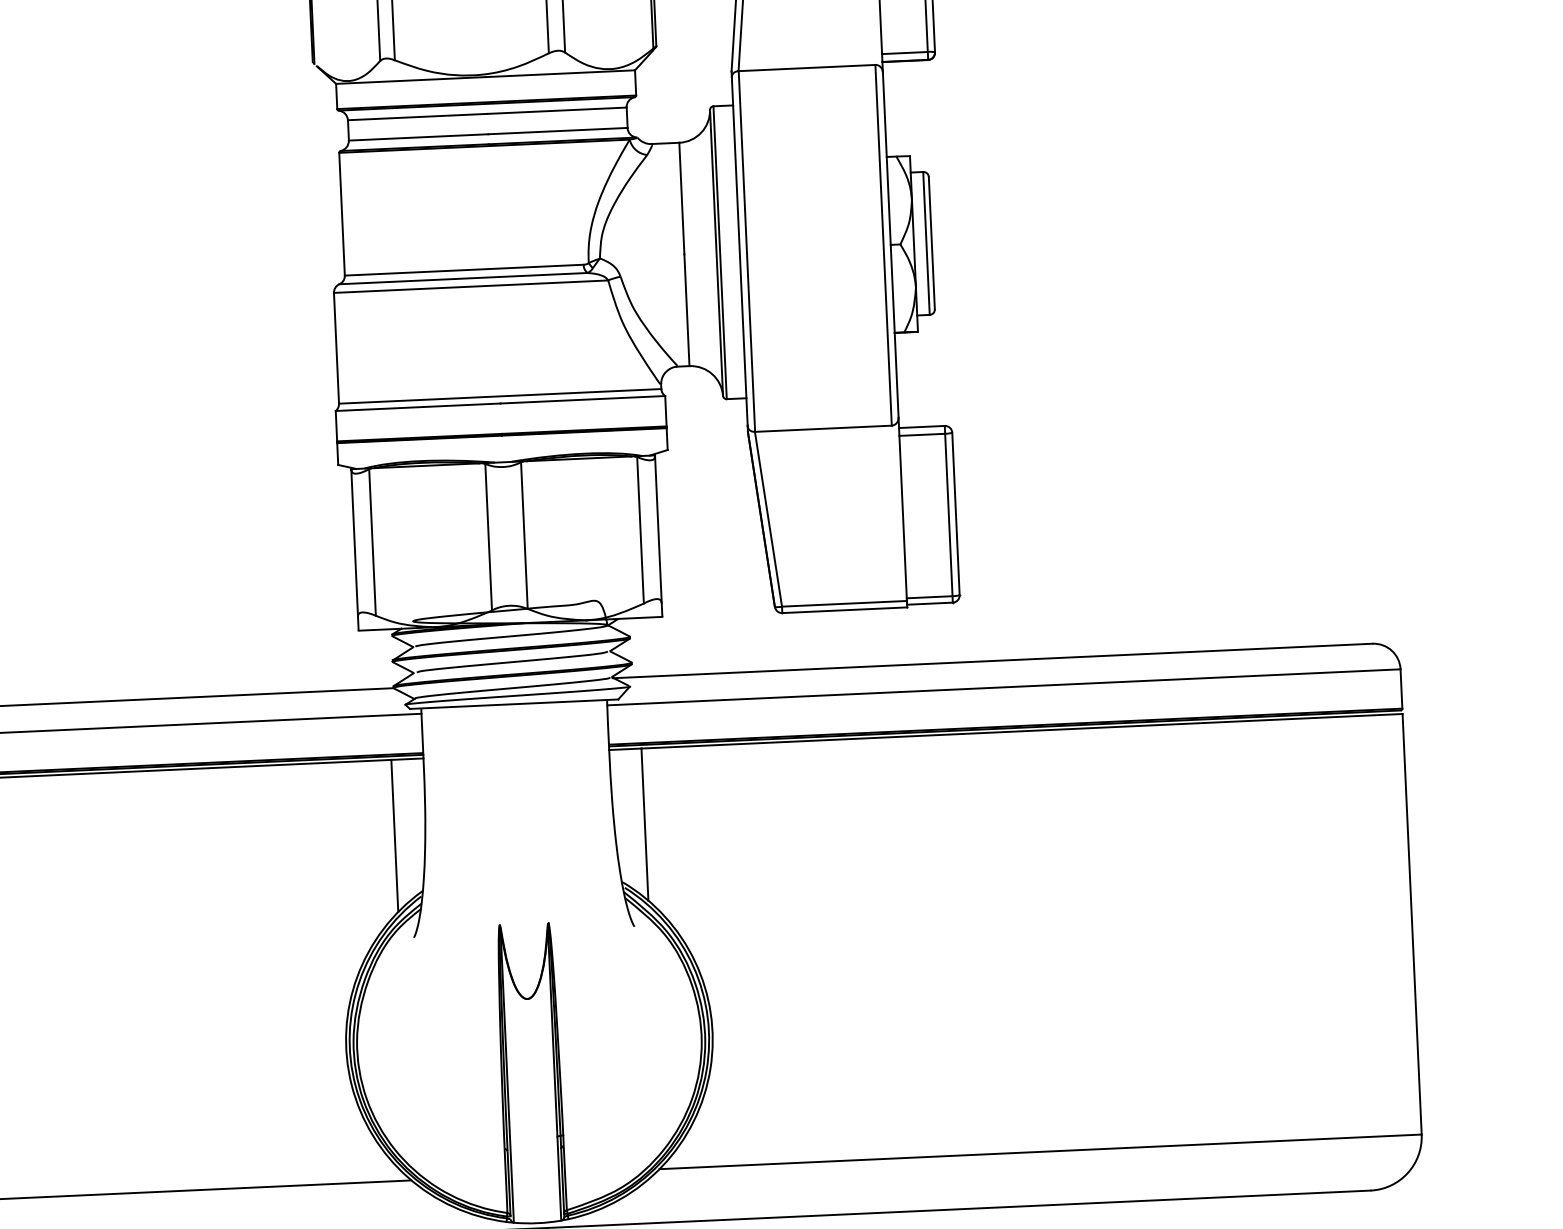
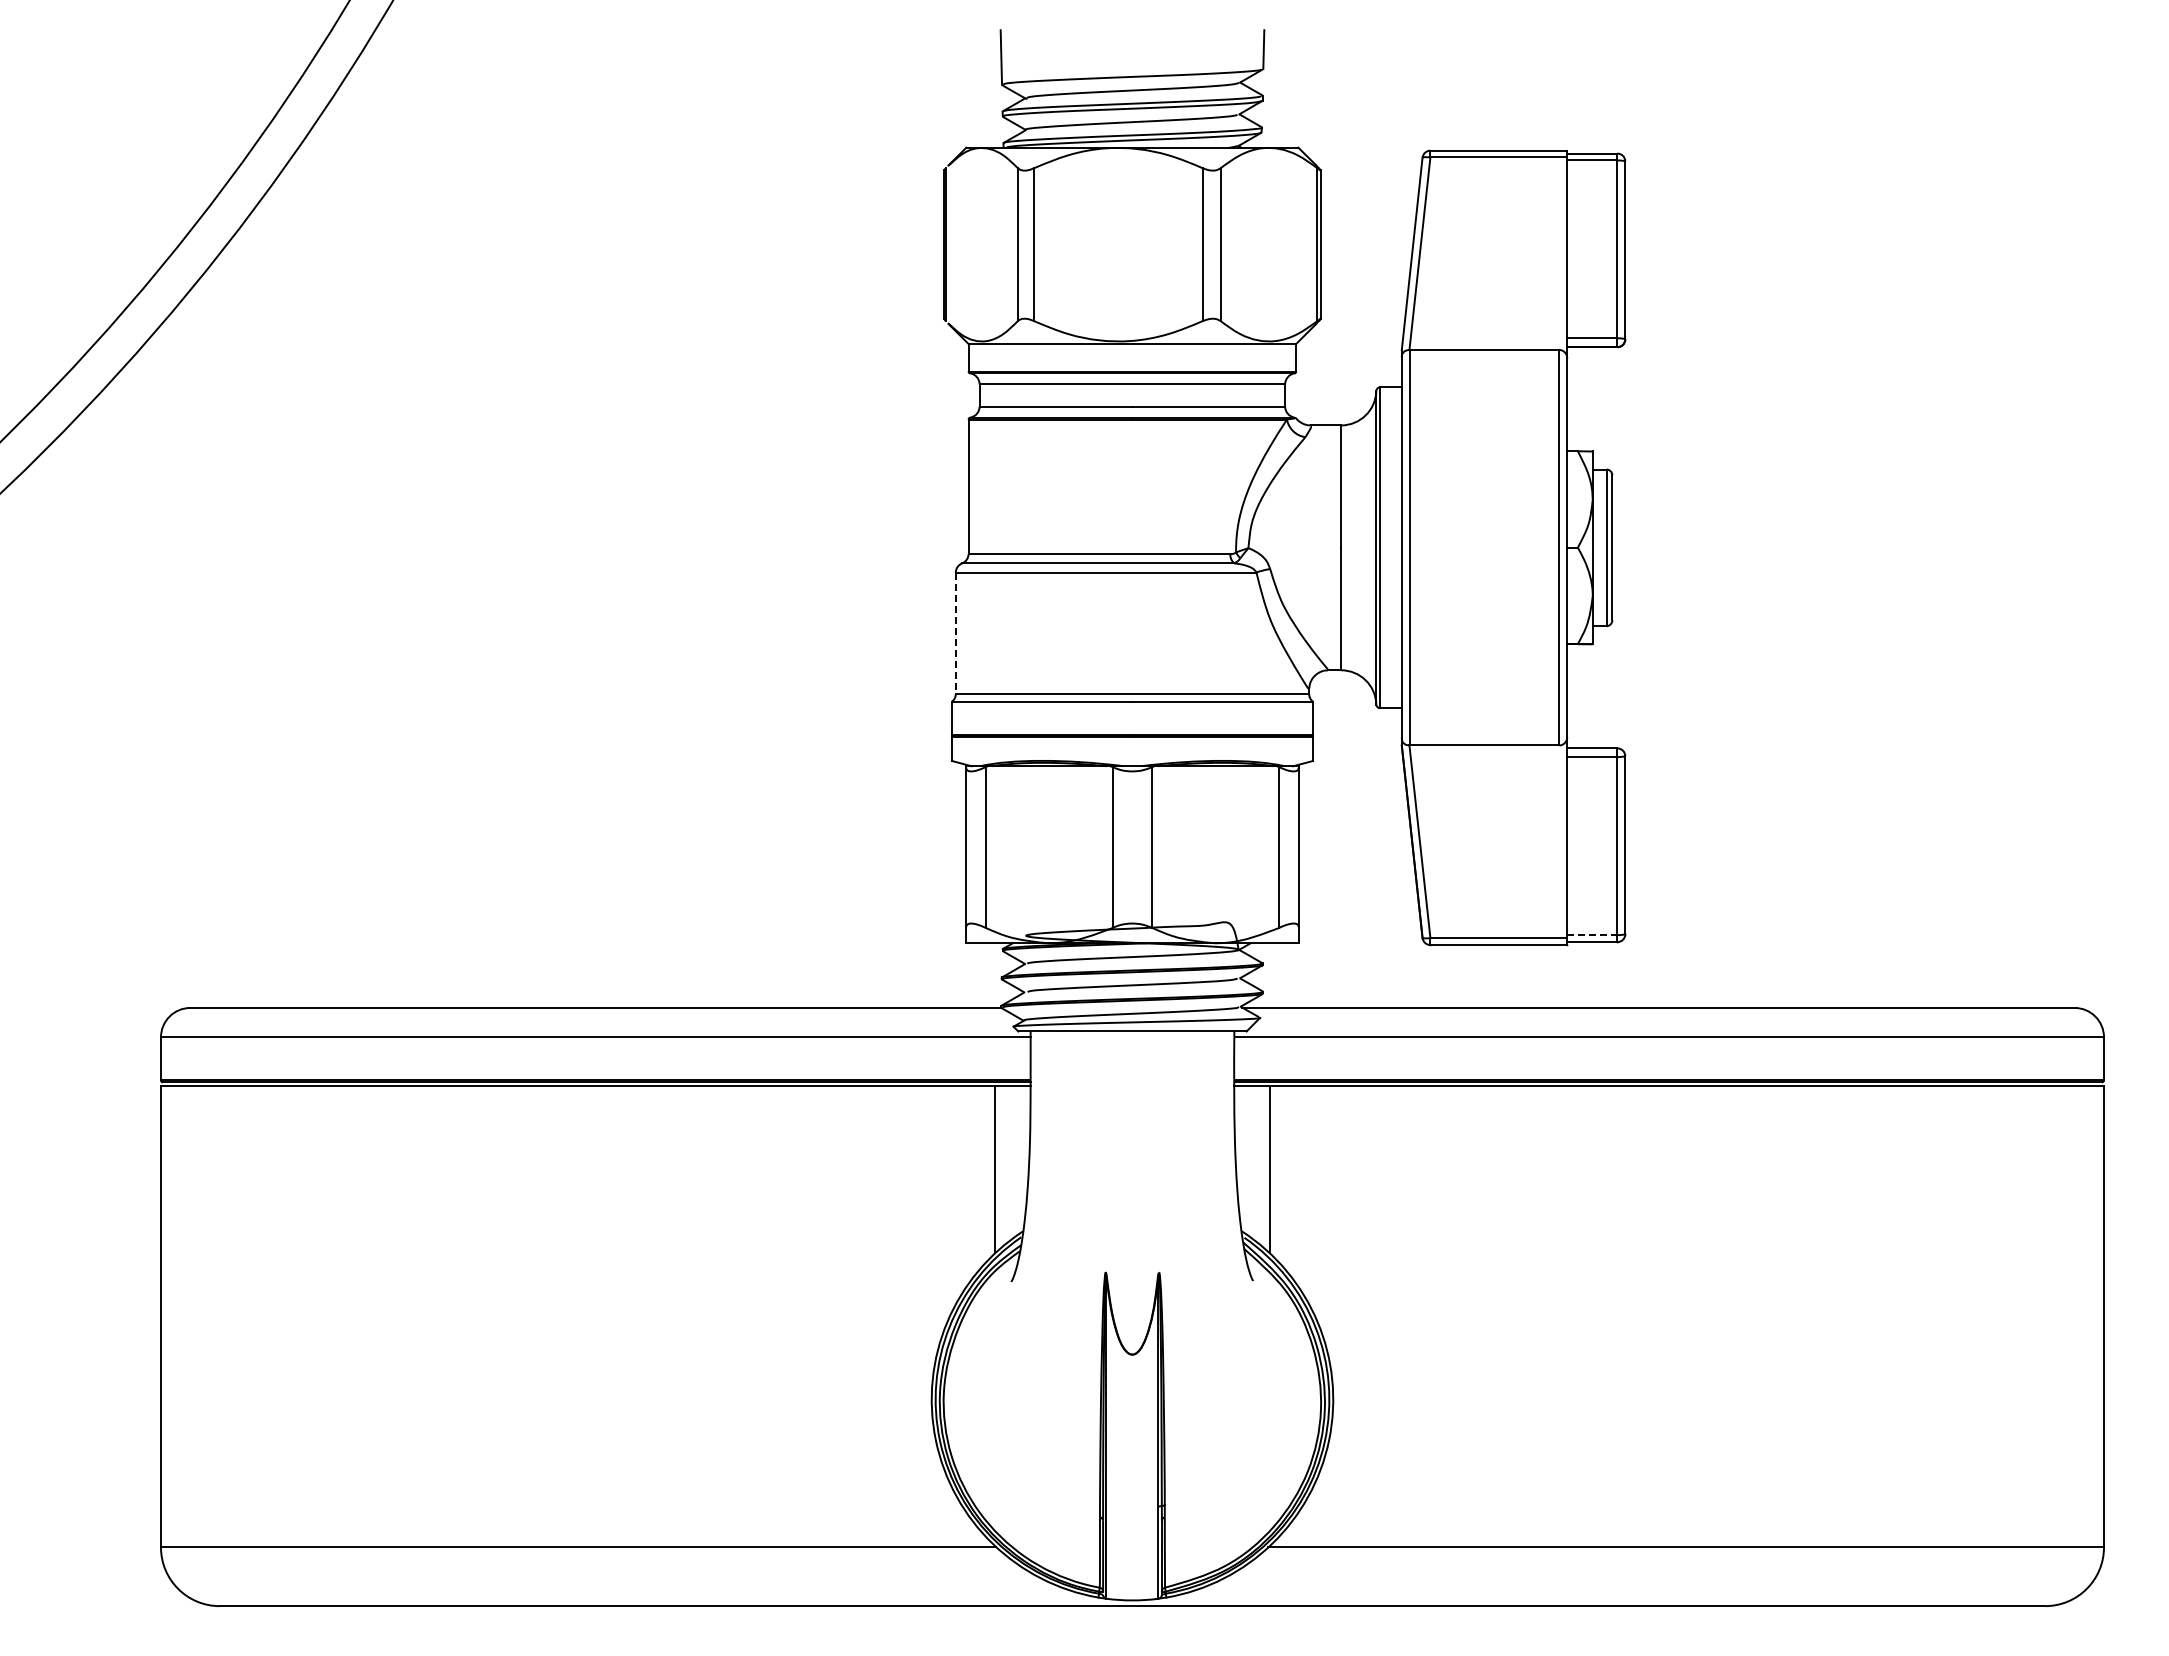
line: (336, 348) -> (955, 633), solid -> dashed
line: (929, 597) -> (1592, 935), solid -> dashed

